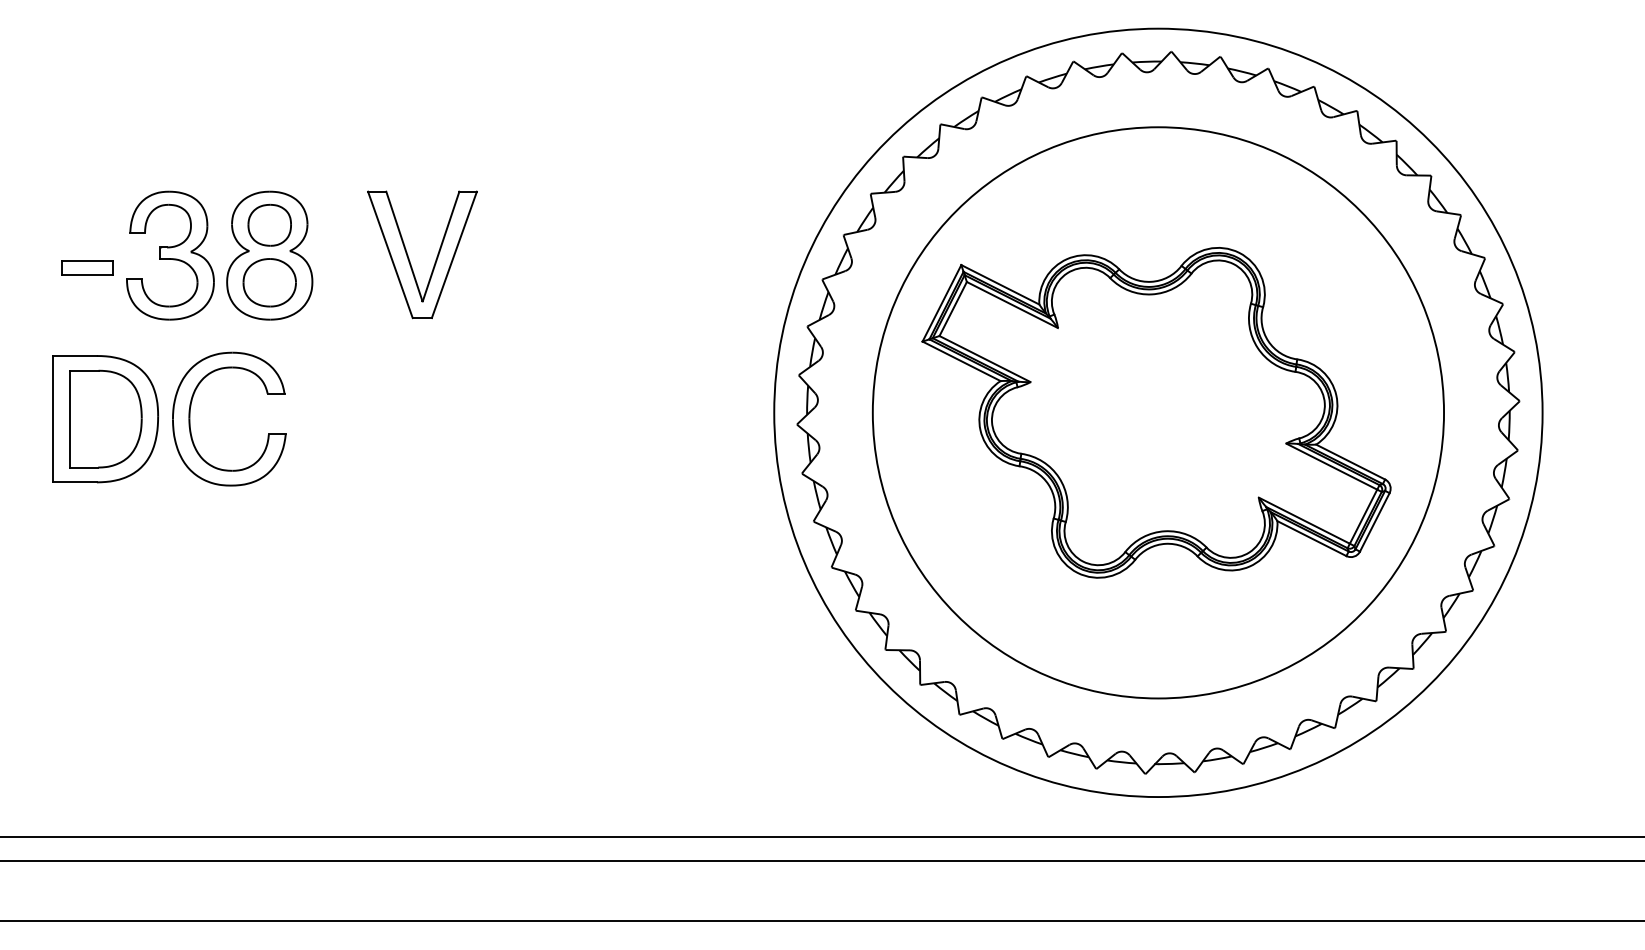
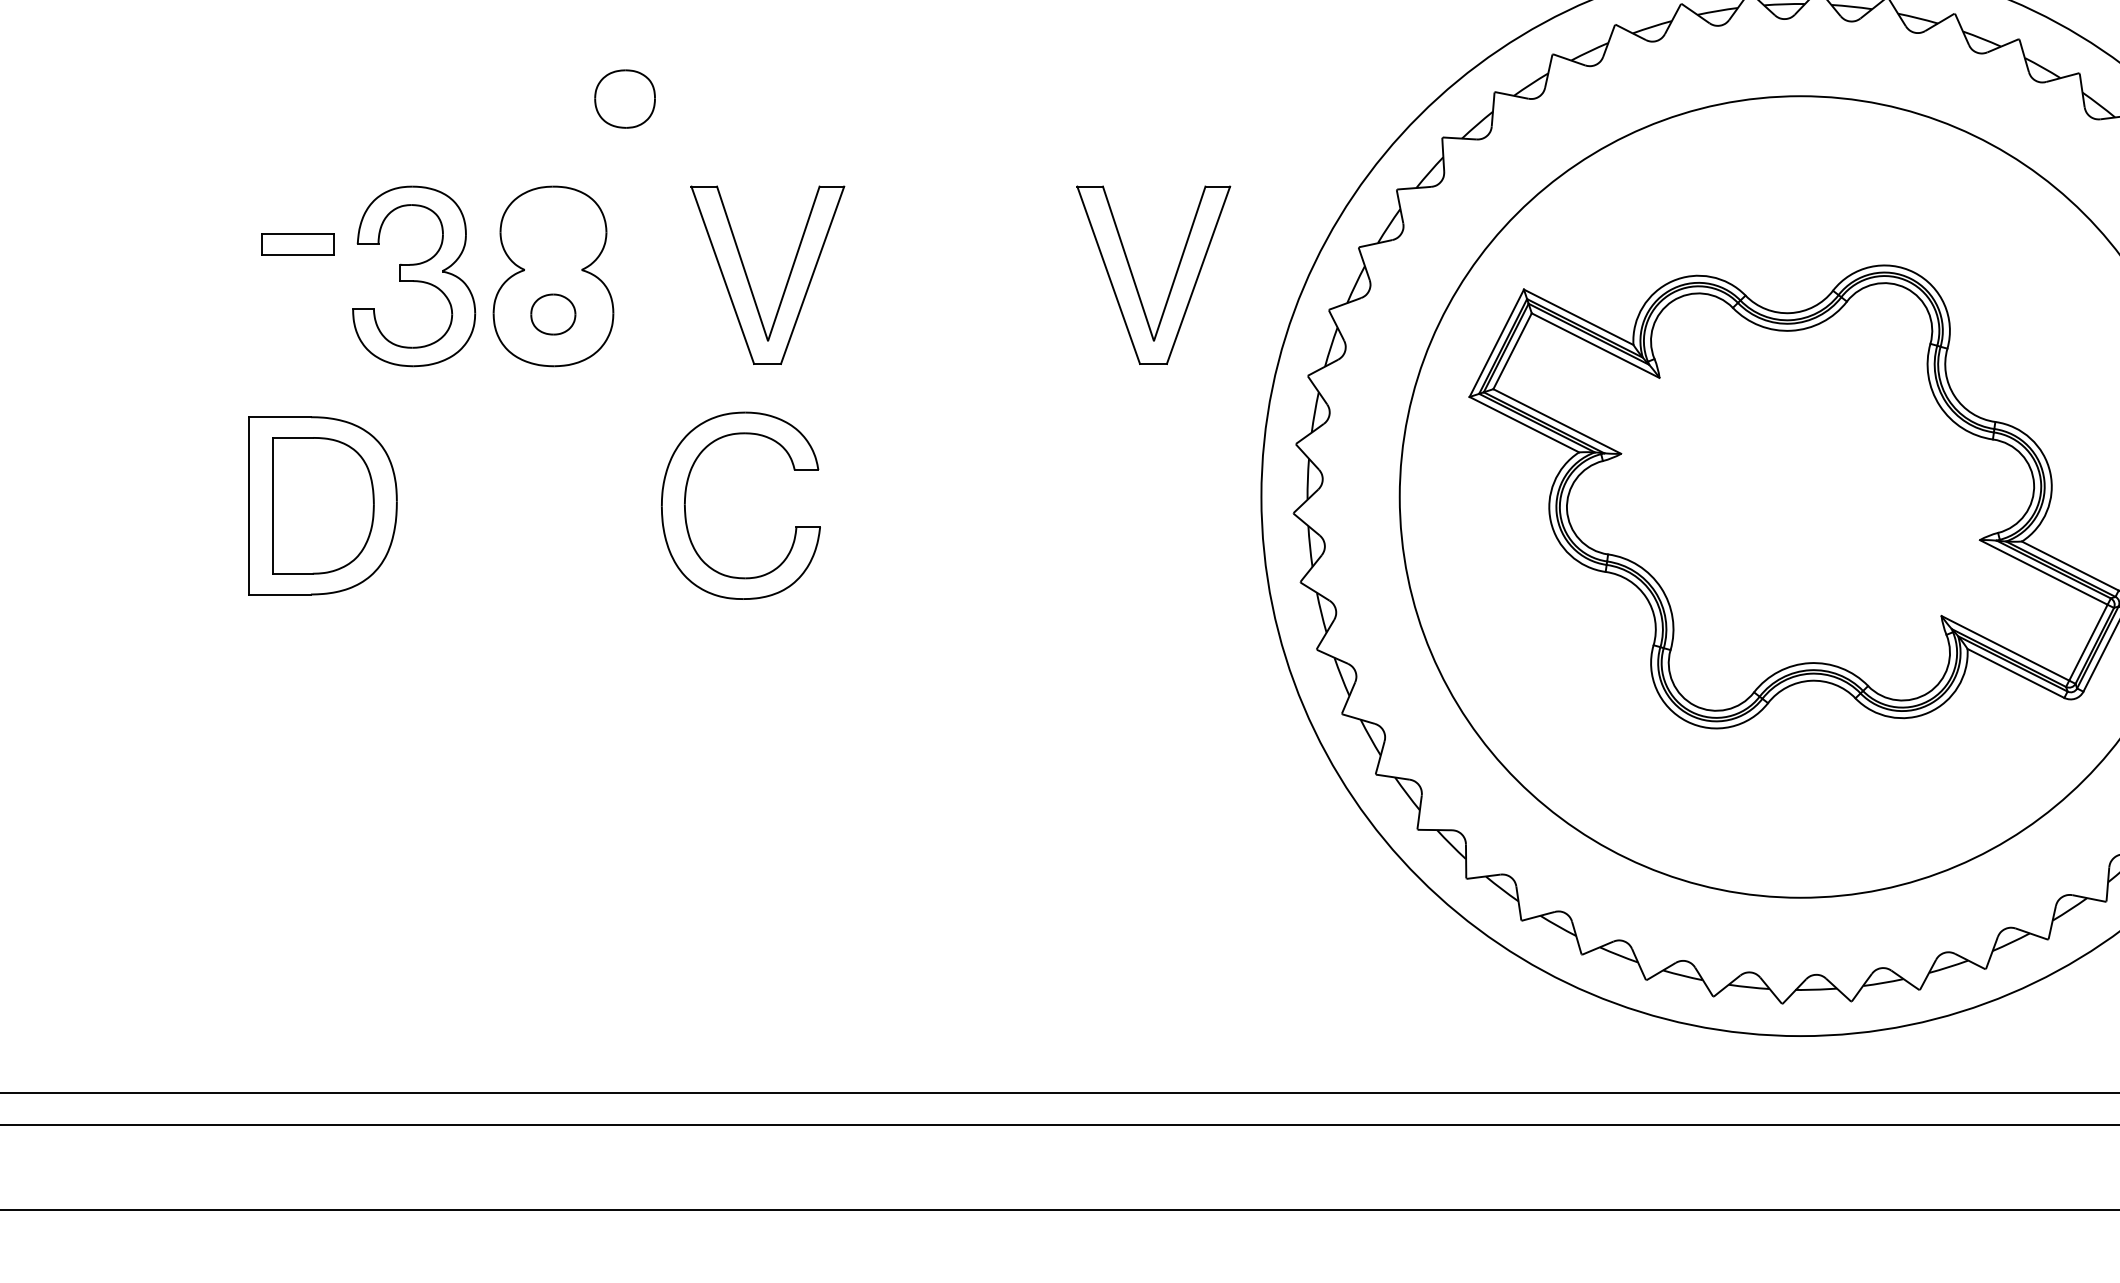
part: (269, 224) -> (624, 97), moved
part: (684, 258) -> (1135, 280), added
part: (87, 267) -> (297, 243), moved
part: (269, 282) -> (553, 314), size x0.6
part: (190, 418) -> (686, 504), moved

